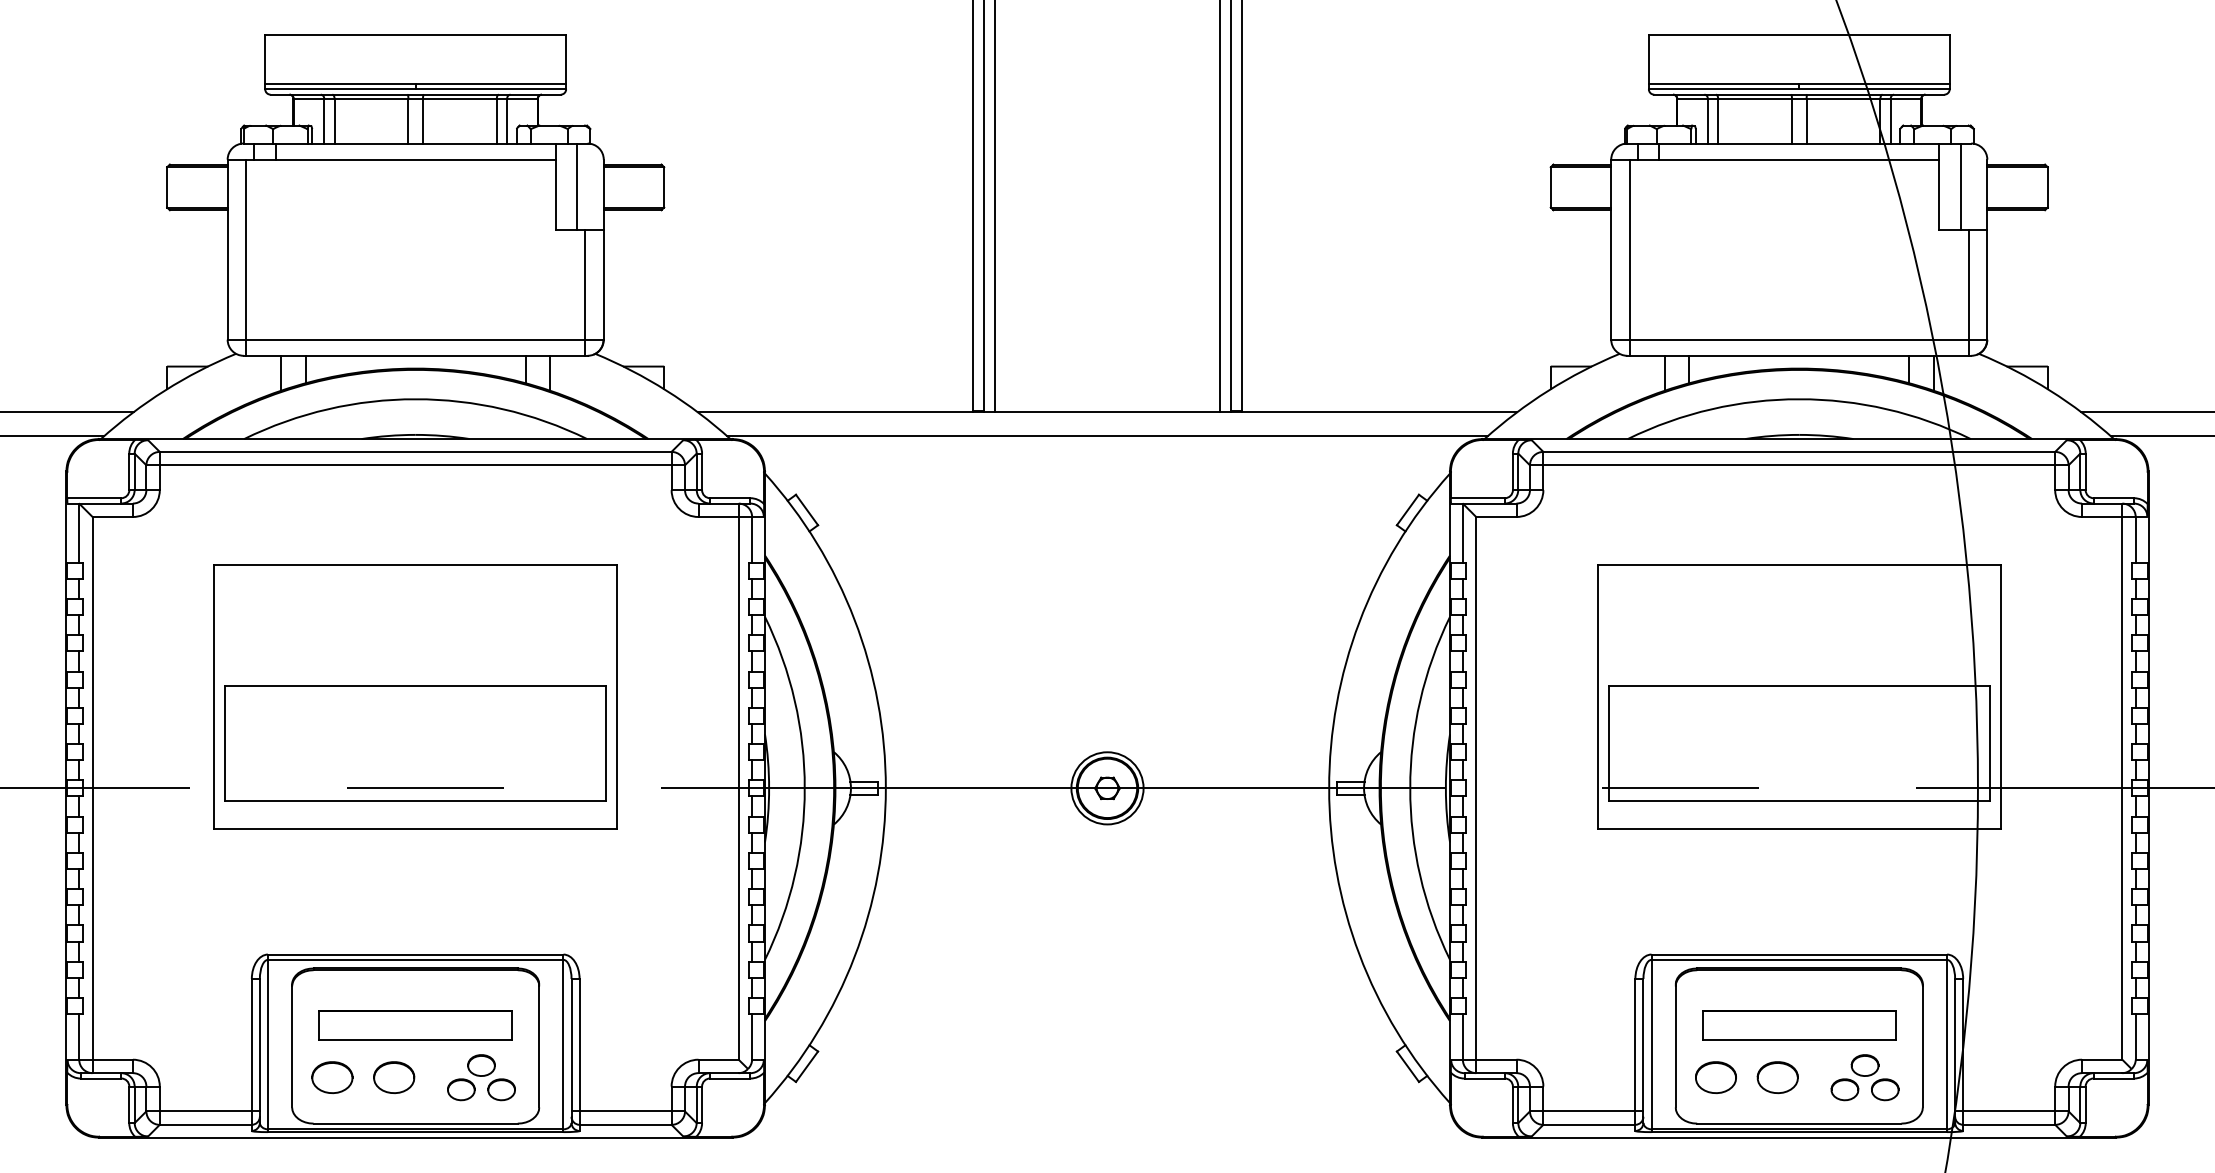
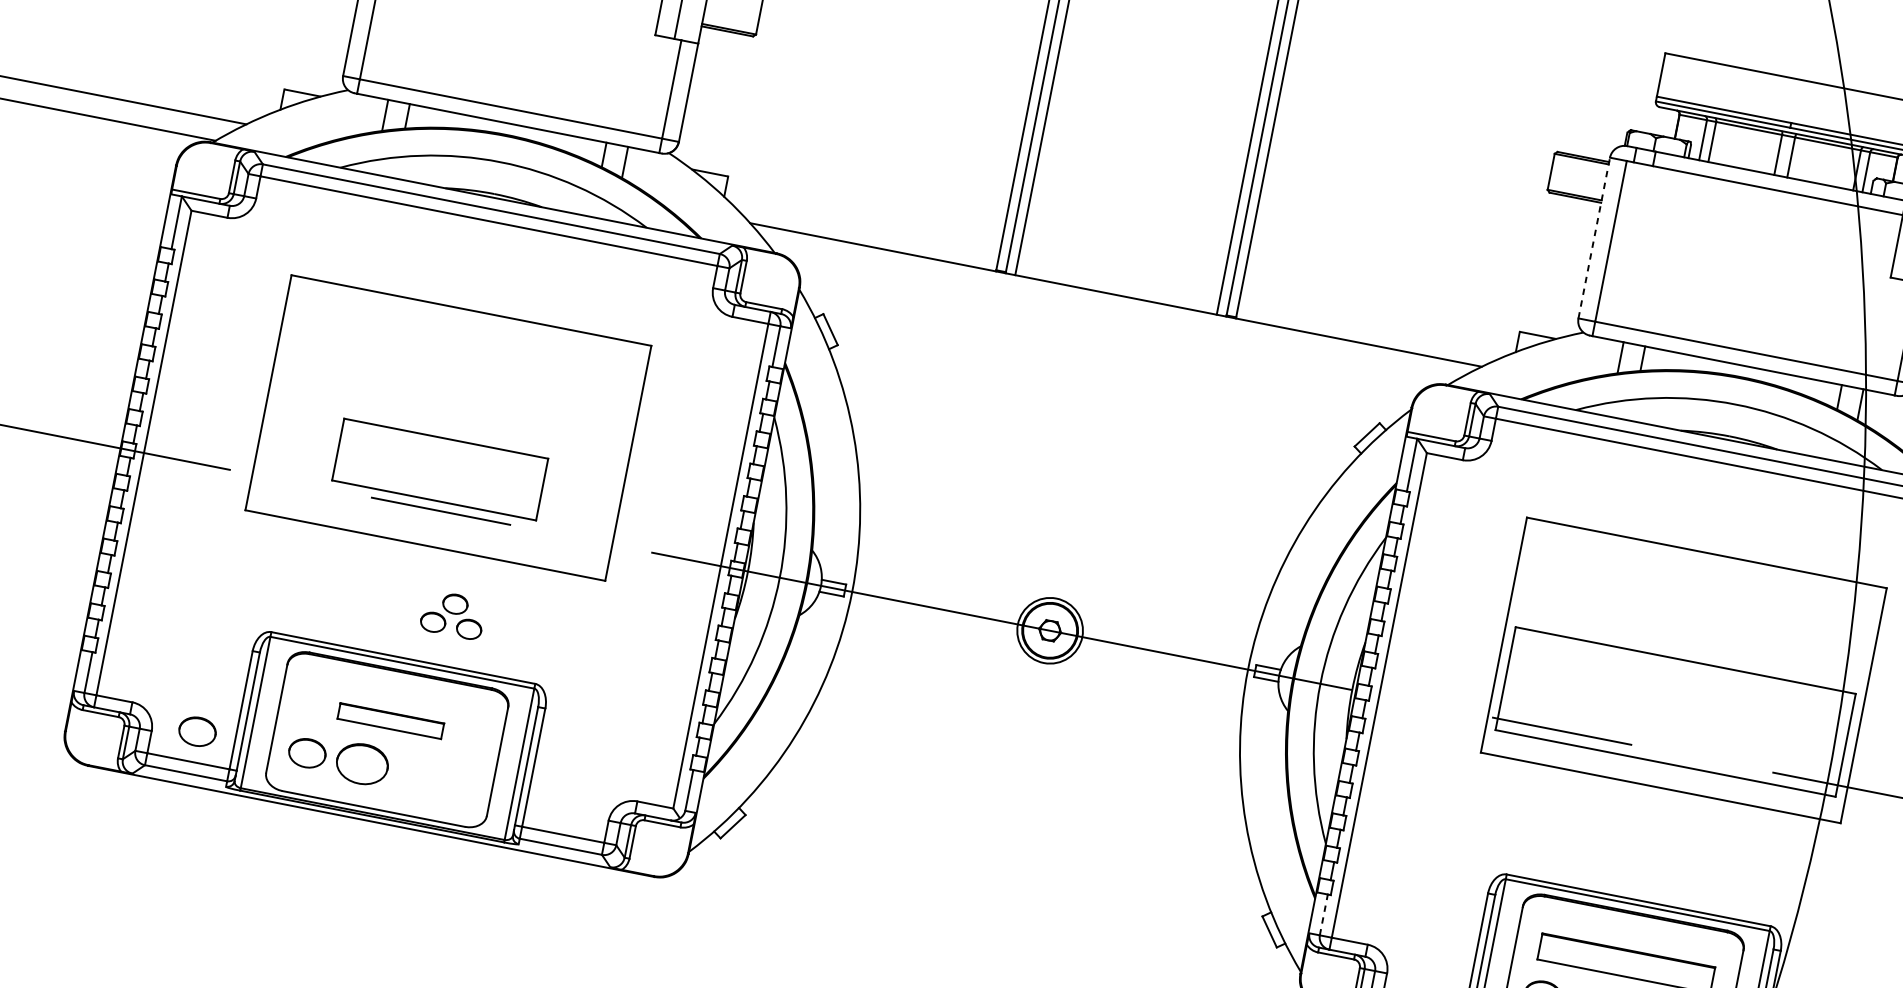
line: (1611, 249) -> (1594, 237), solid -> dashed
line: (1107, 436) -> (1111, 316), removed
part: (415, 743) -> (440, 469), size x0.6
part: (415, 1025) -> (390, 721), size x0.6
line: (1462, 1036) -> (1323, 914), solid -> dashed
part: (209, 1077) -> (197, 731), added
part: (394, 1077) -> (362, 764), size x1.4
part: (481, 1077) -> (453, 614), moved

